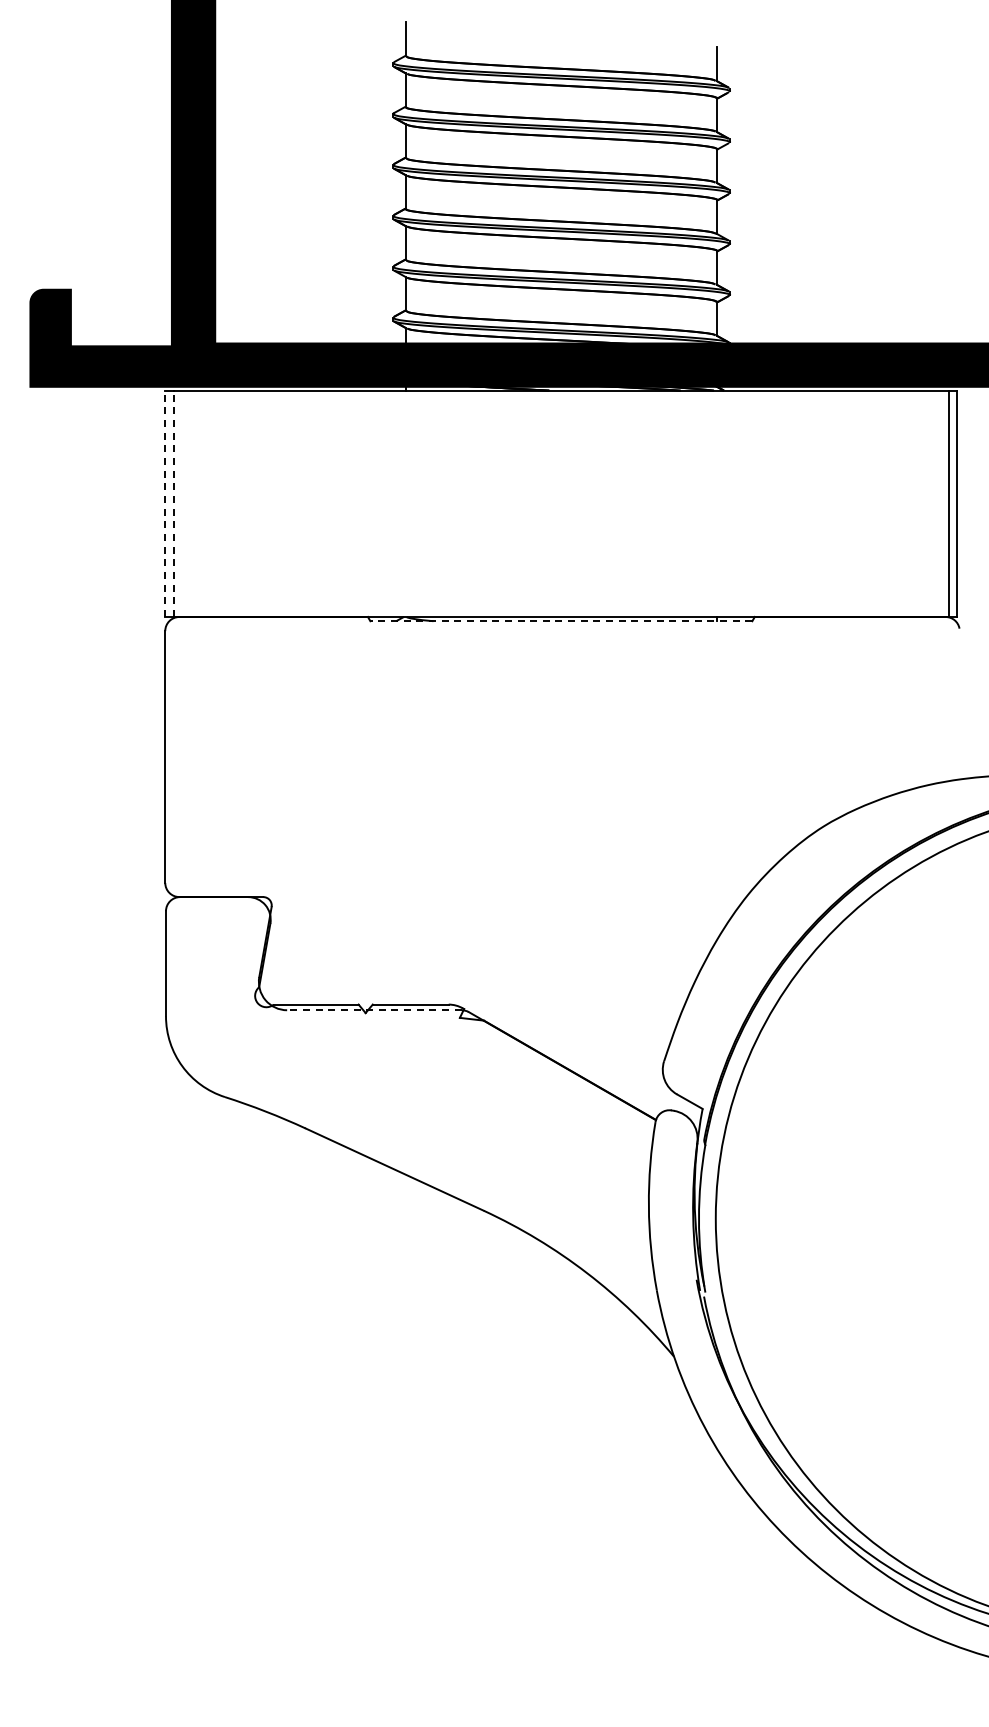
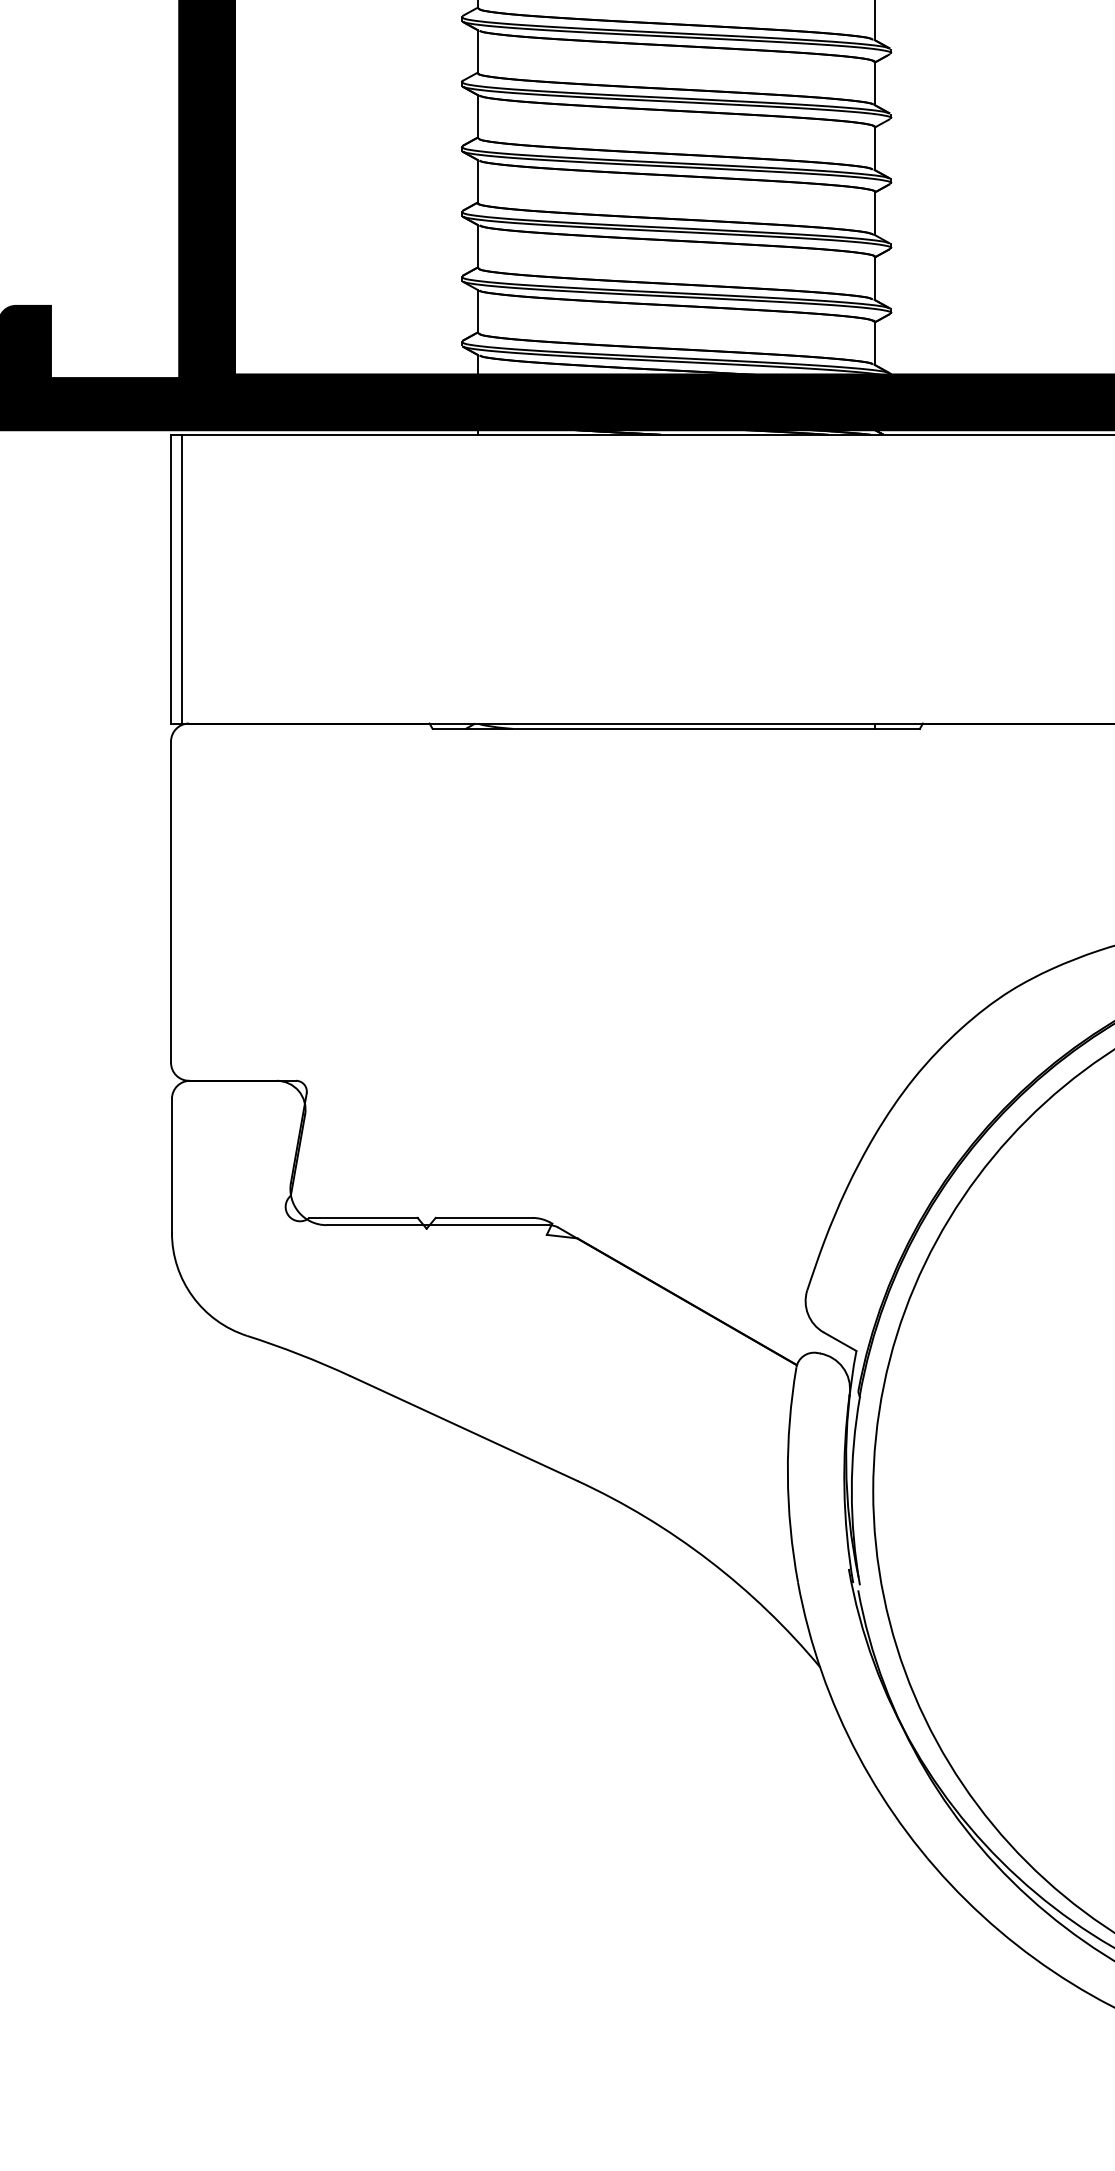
line: (165, 503) -> (171, 578), dashed -> solid
line: (173, 503) -> (181, 578), dashed -> solid
line: (561, 621) -> (676, 729), dashed -> solid
line: (373, 1010) -> (436, 1225), dashed -> solid

